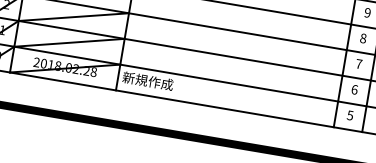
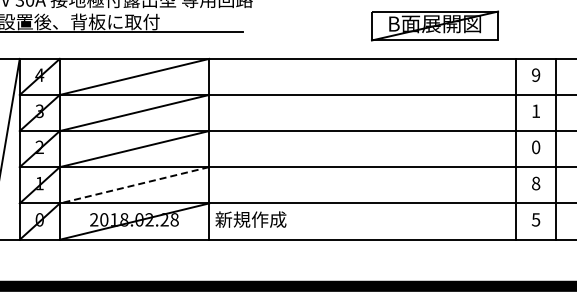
text: (363, 38) -> (536, 111), 8 -> 1
line: (69, 42) -> (134, 185), solid -> dashed
text: (359, 64) -> (536, 147), 7 -> 0
text: (354, 89) -> (536, 183), 6 -> 8

